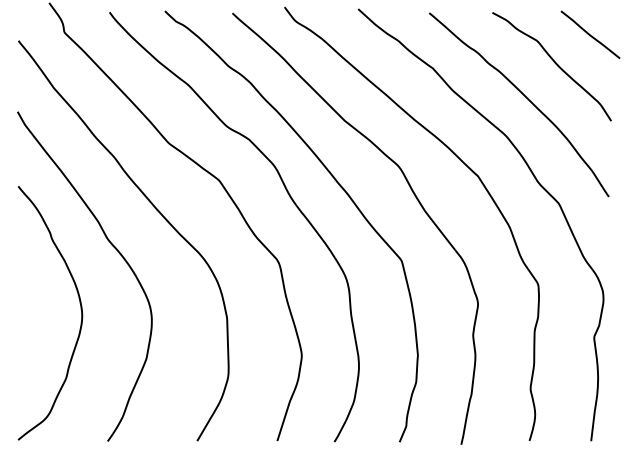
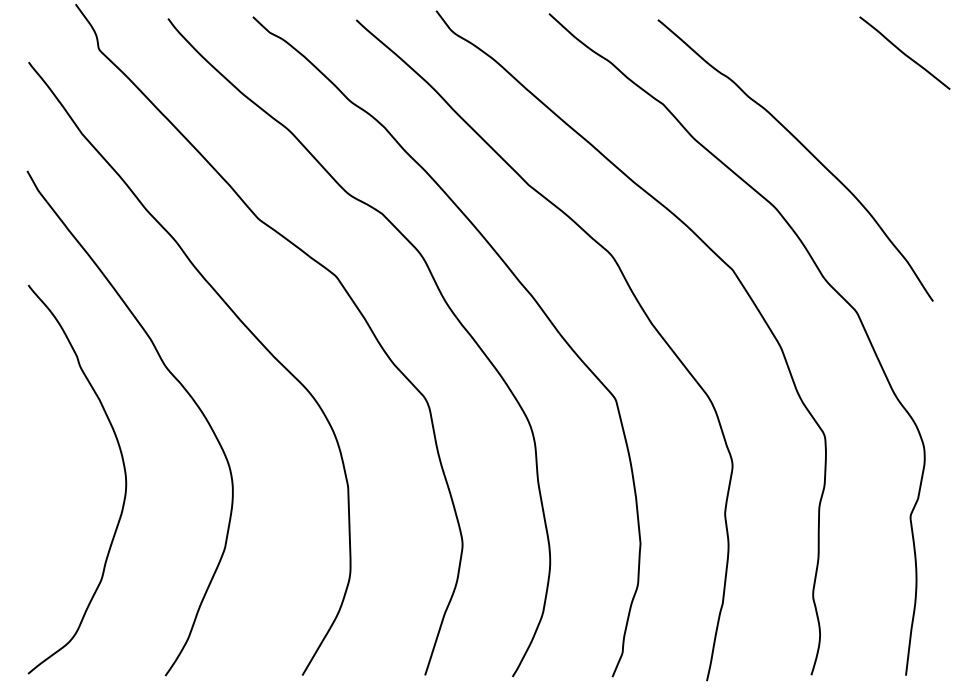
curve: (554, 63) -> (849, 97), removed

